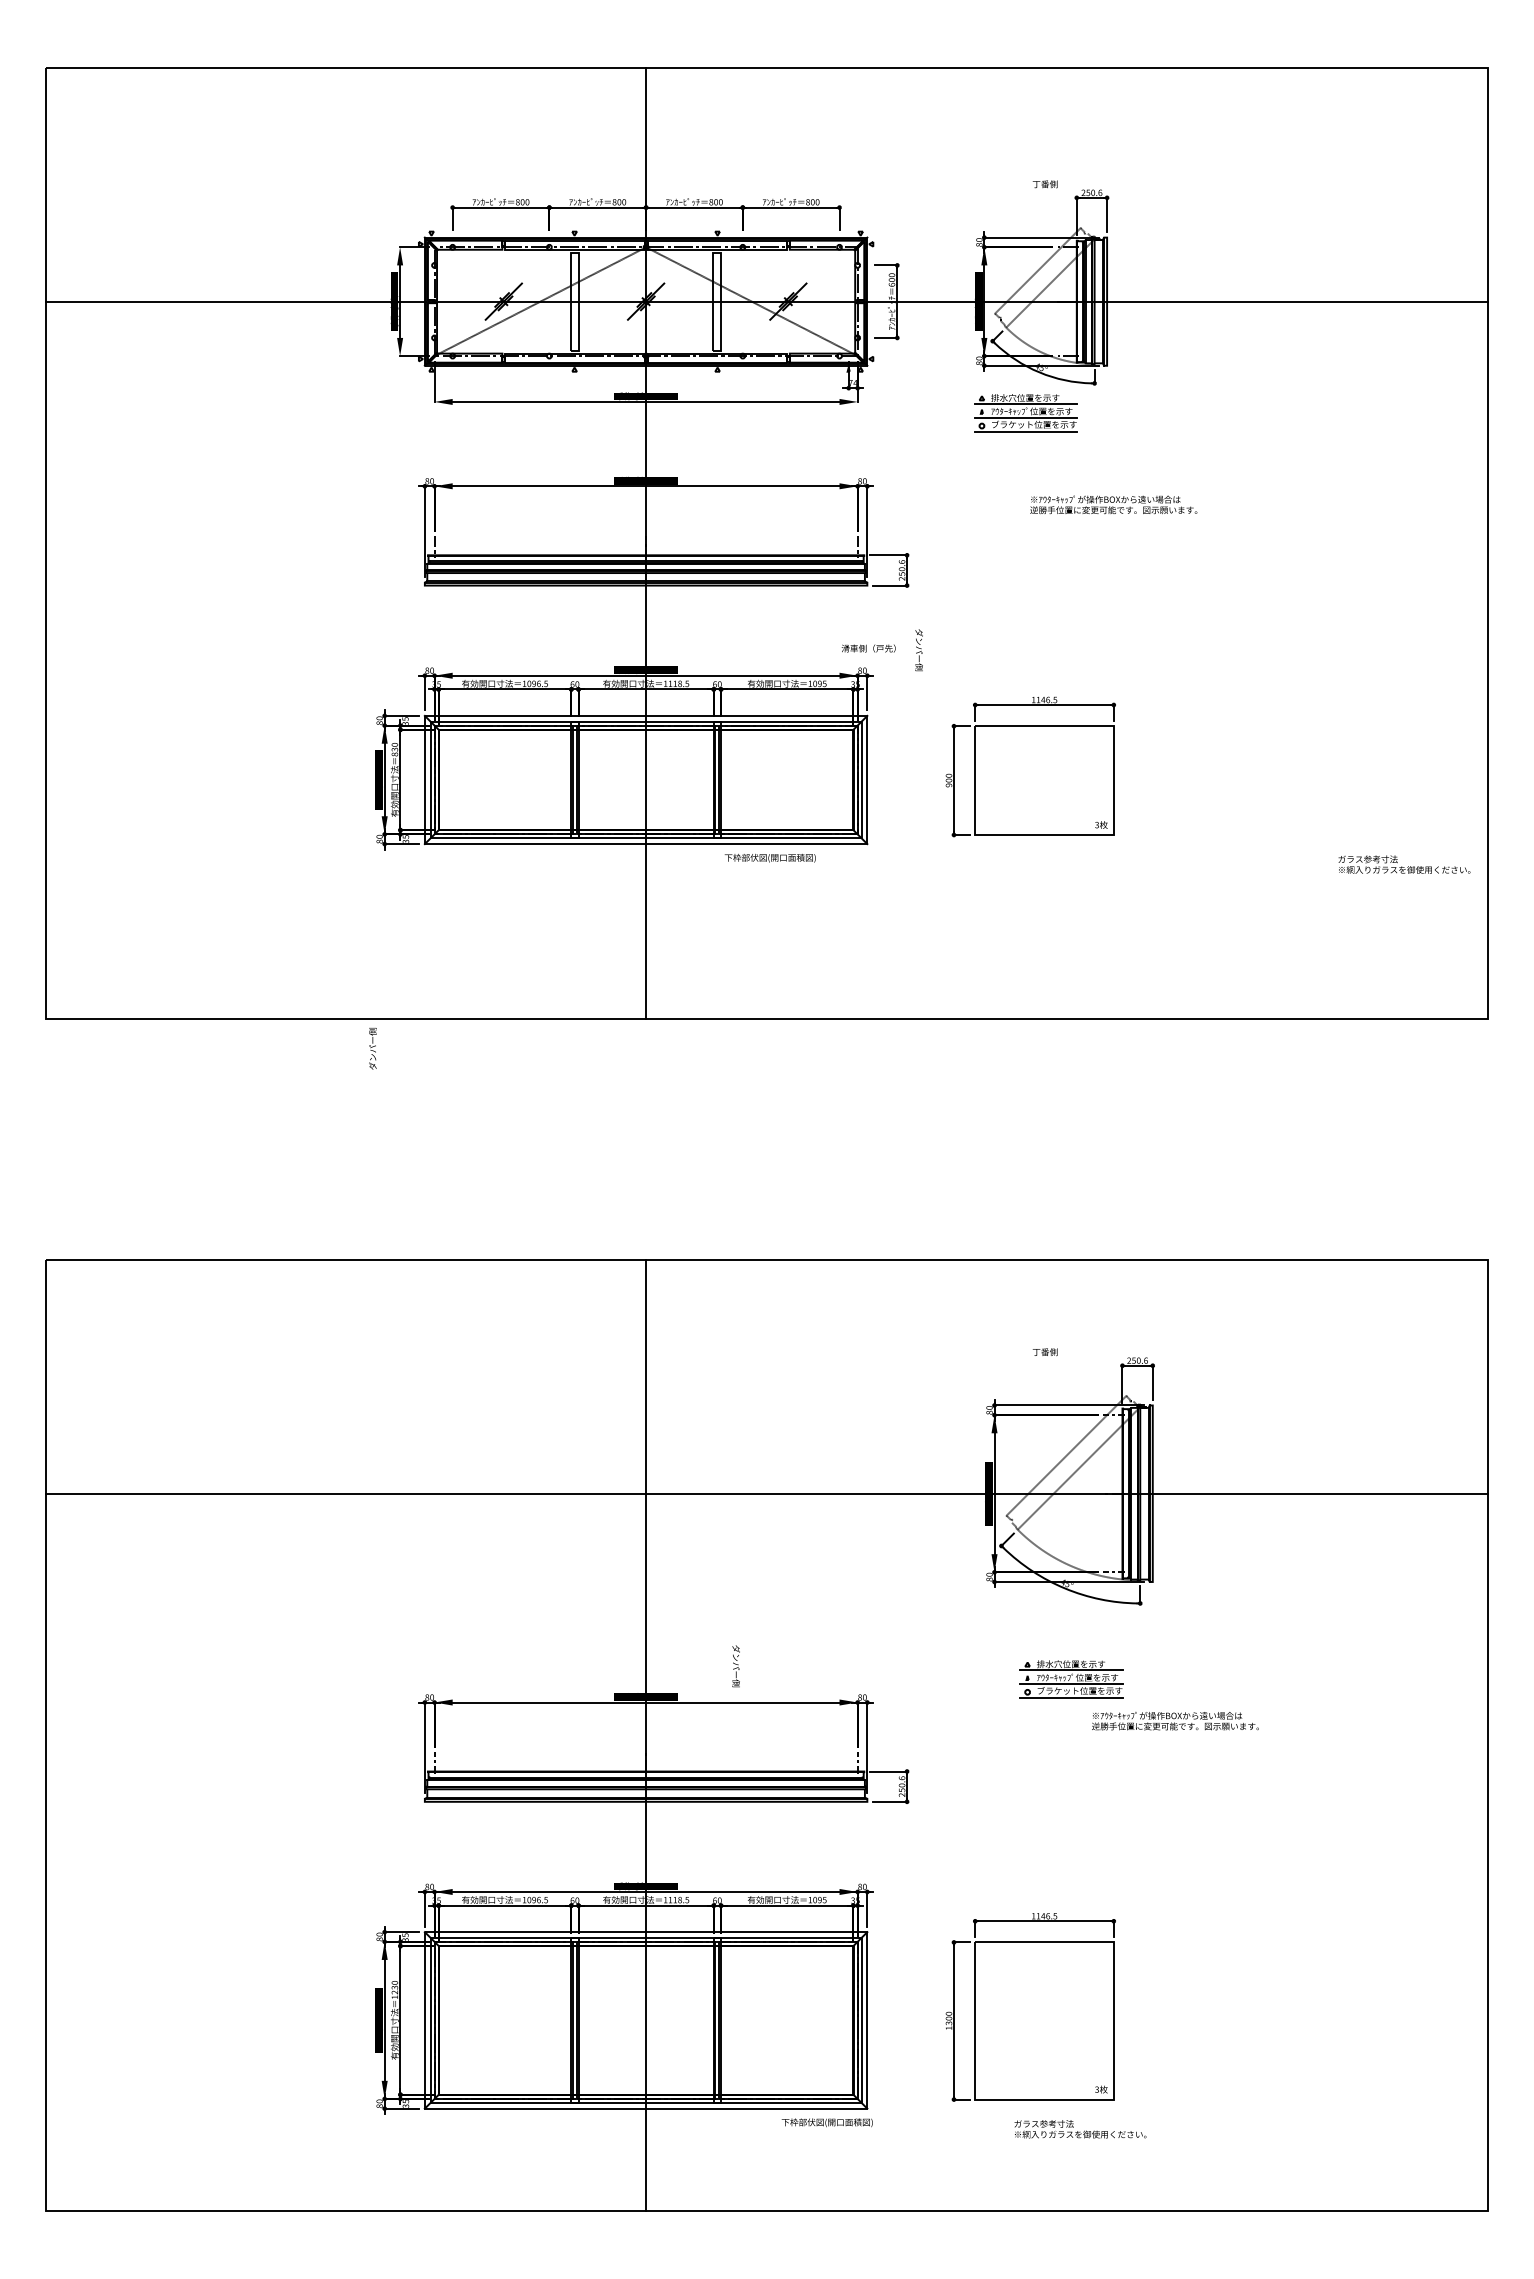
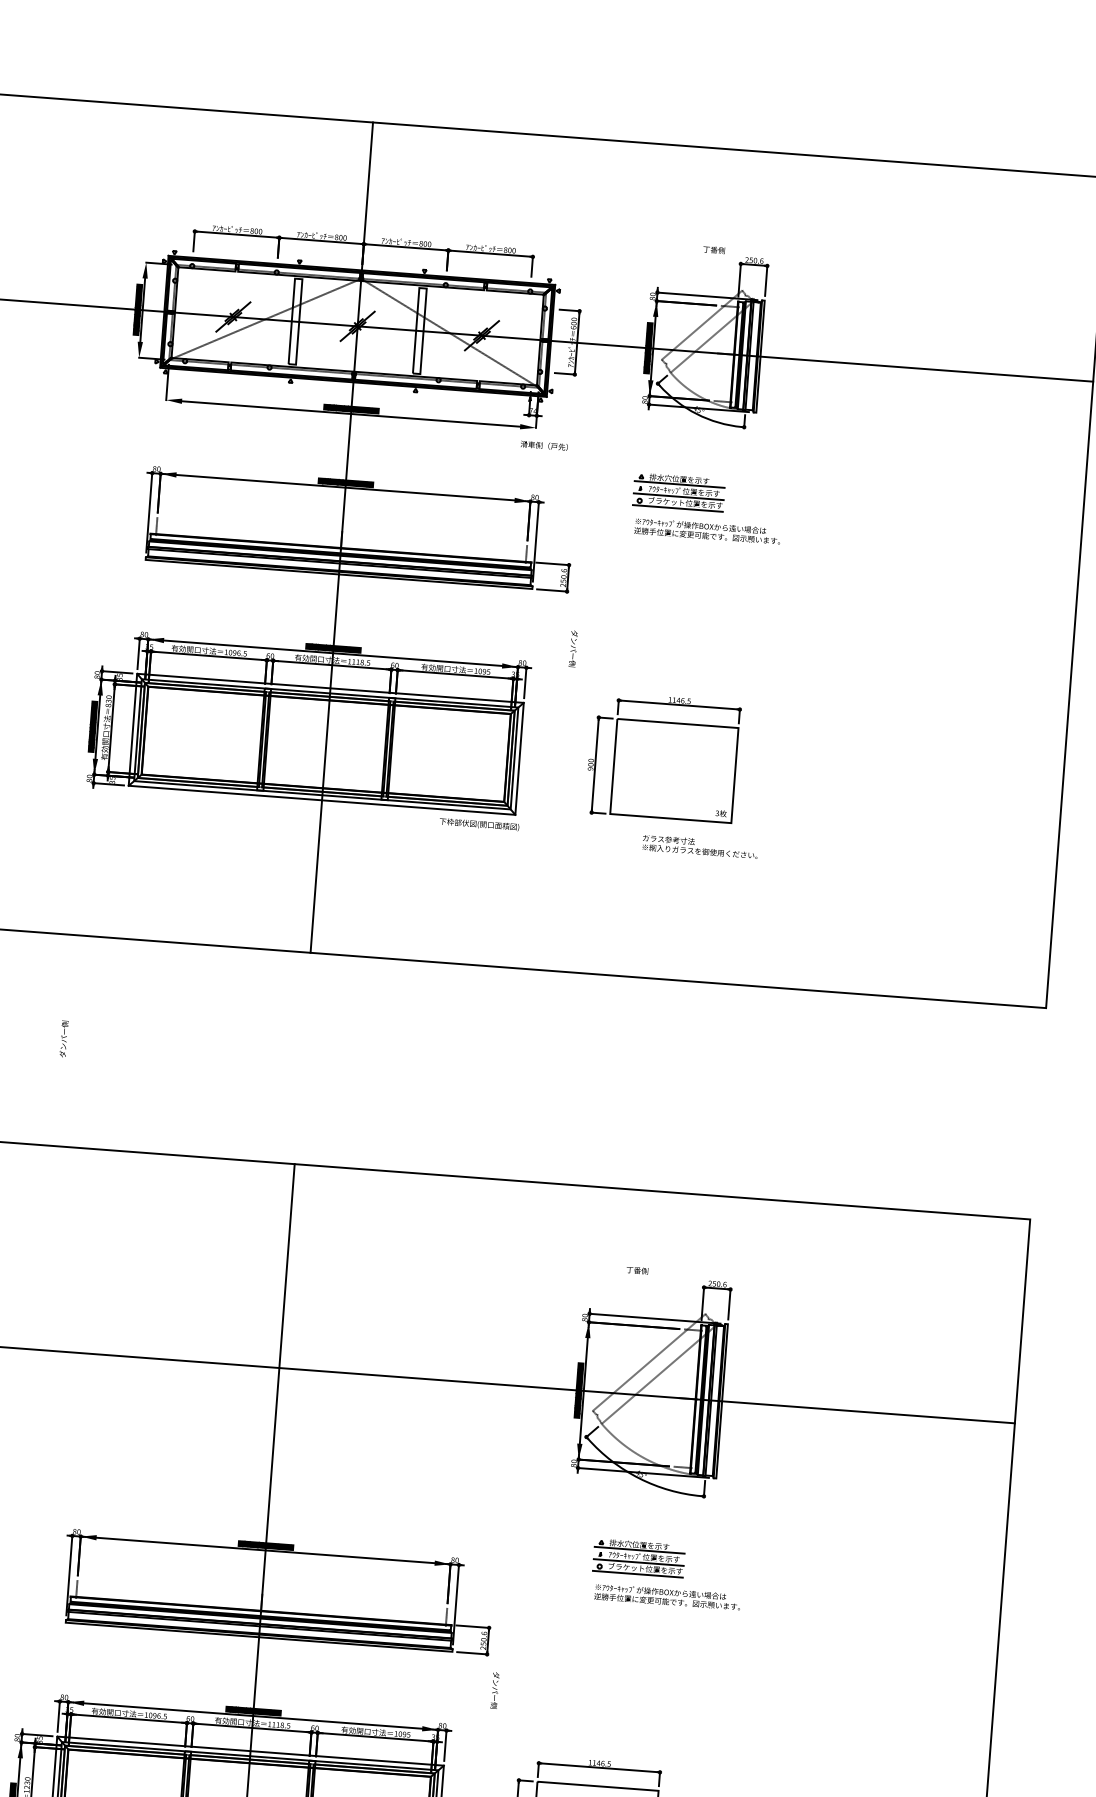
part: (1025, 413) -> (678, 492), moved
text: (1113, 504) -> (707, 530), moved
text: (868, 648) -> (544, 445), moved
text: (769, 858) -> (478, 824), moved
text: (1404, 864) -> (700, 846), moved
text: (372, 1048) -> (63, 1038), moved
text: (735, 1666) -> (494, 1690), moved
text: (1175, 1721) -> (667, 1597), moved

